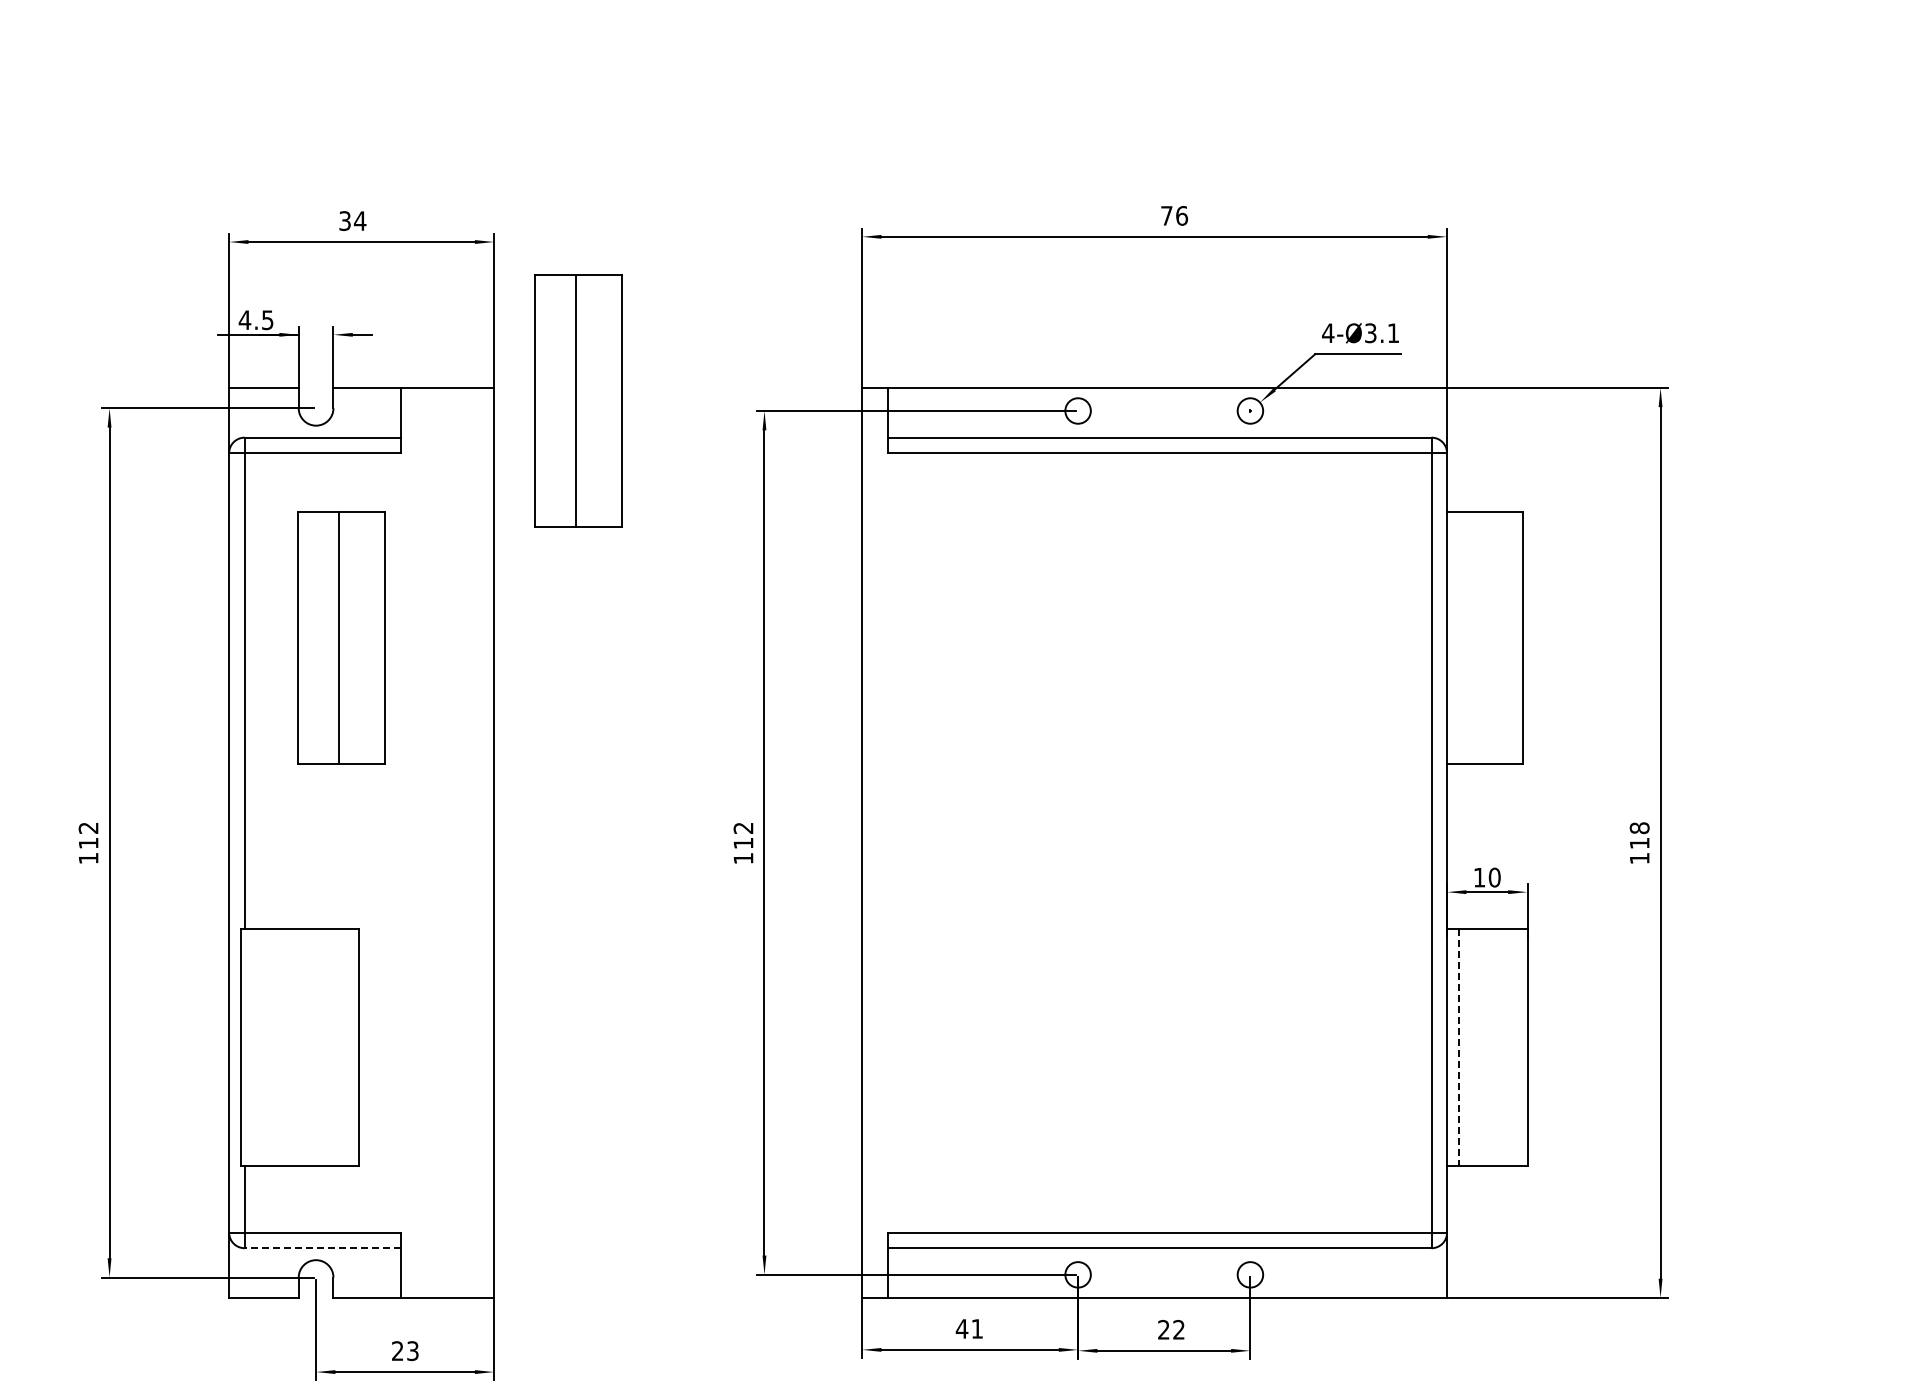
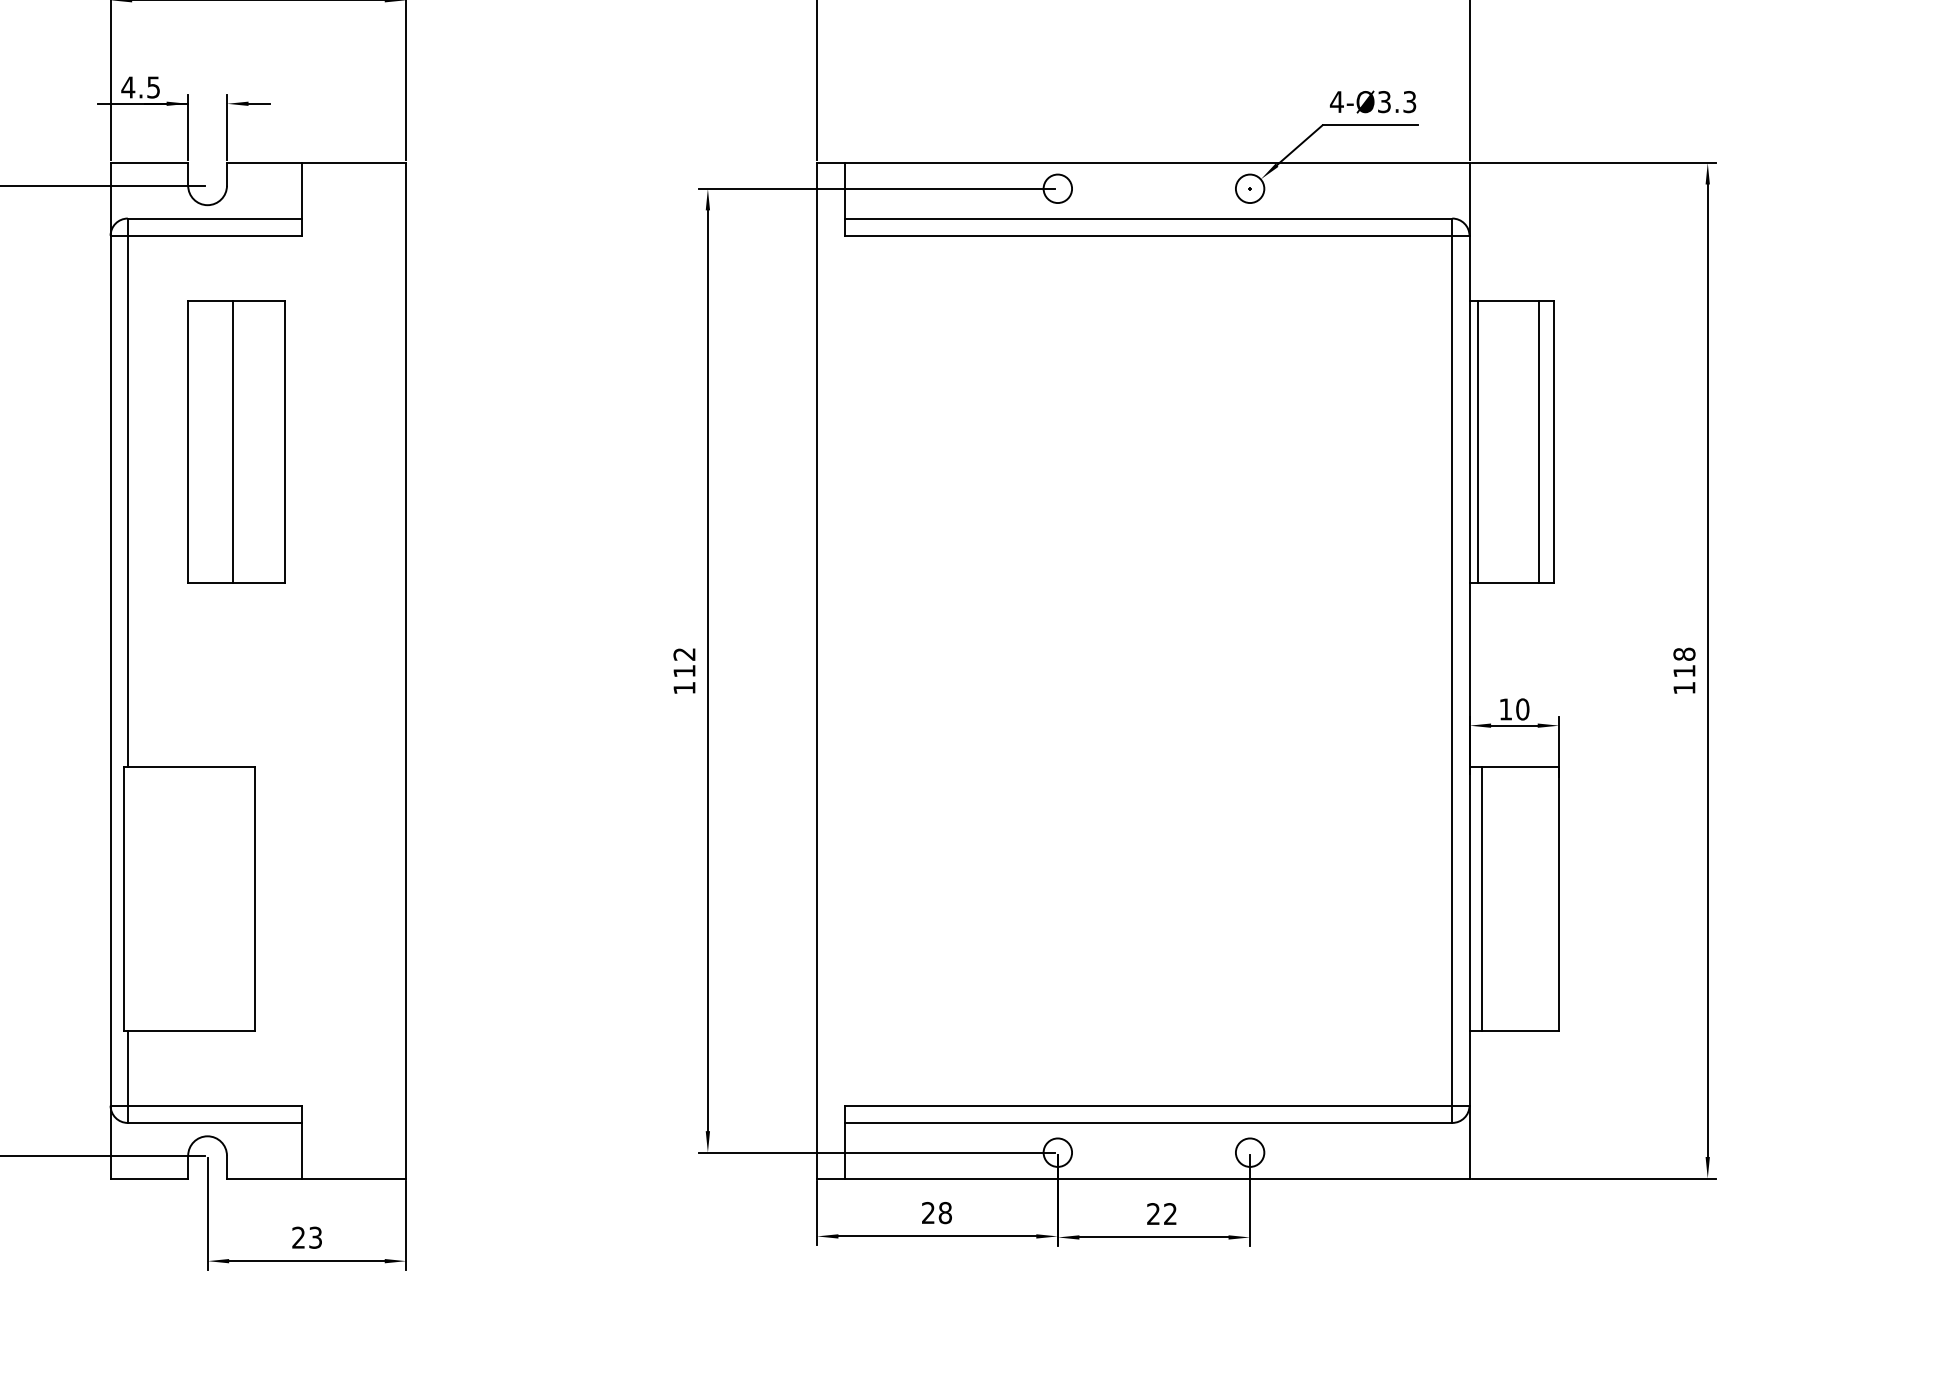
text: (1393, 333) -> (1409, 102), 4-Ø3.1 -> 4-Ø3.3
part: (578, 400) -> (500, 177), removed
line: (1454, 637) -> (1477, 441), added
line: (1508, 637) -> (1538, 441), added
line: (1458, 1047) -> (1482, 899), dashed -> solid
line: (322, 1248) -> (214, 1123), dashed -> solid
text: (969, 1328) -> (936, 1212), 41 -> 28

